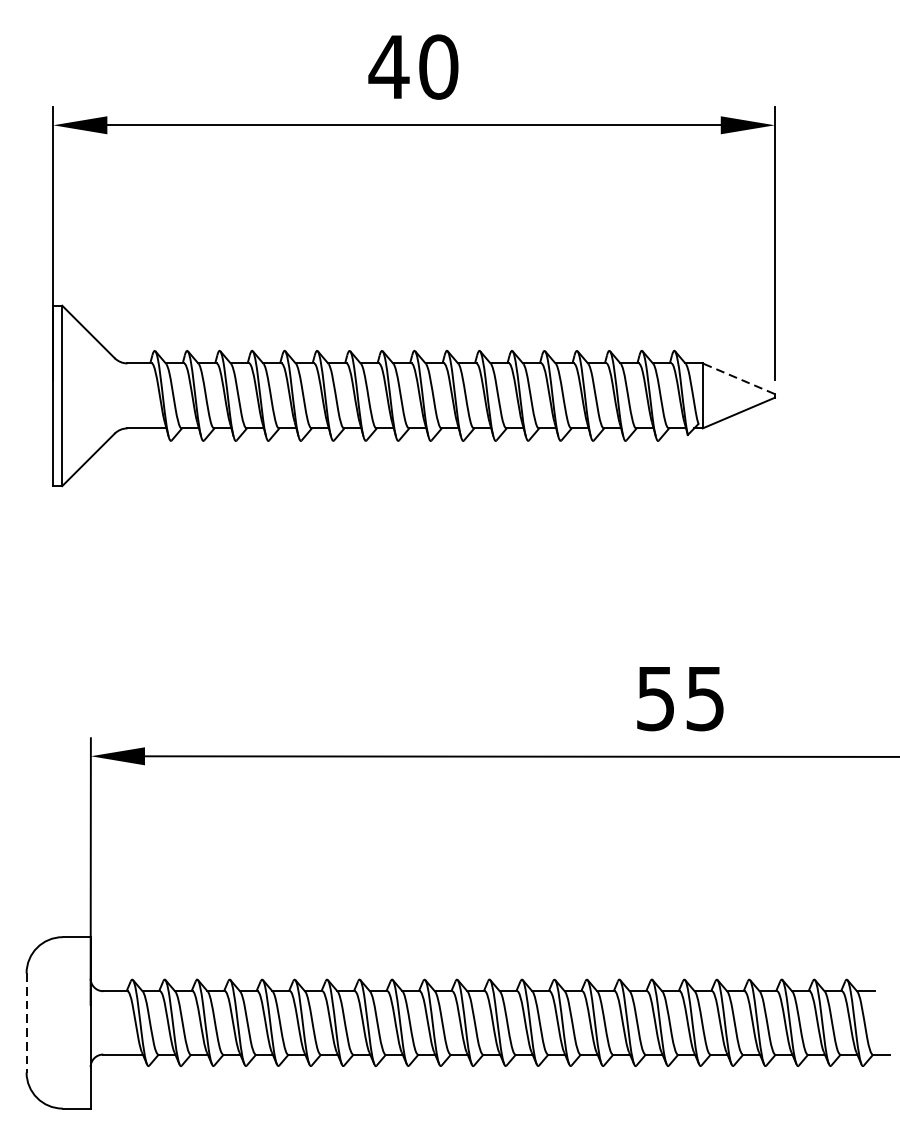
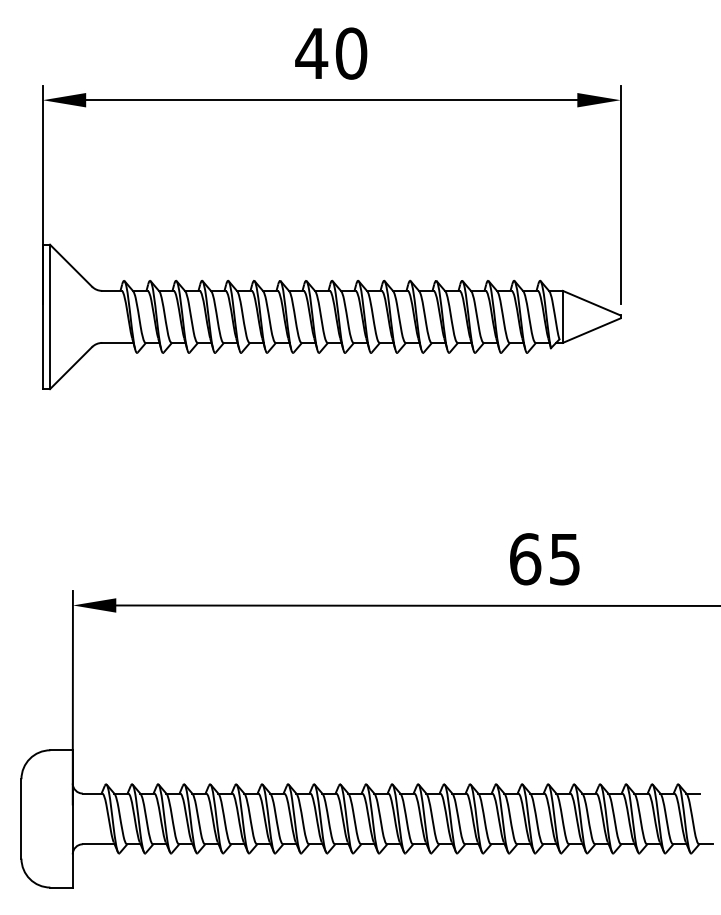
line: (738, 379) -> (591, 303), dashed -> solid
text: (656, 698) -> (525, 559), 55 -> 65
line: (26, 1022) -> (21, 818), dashed -> solid

